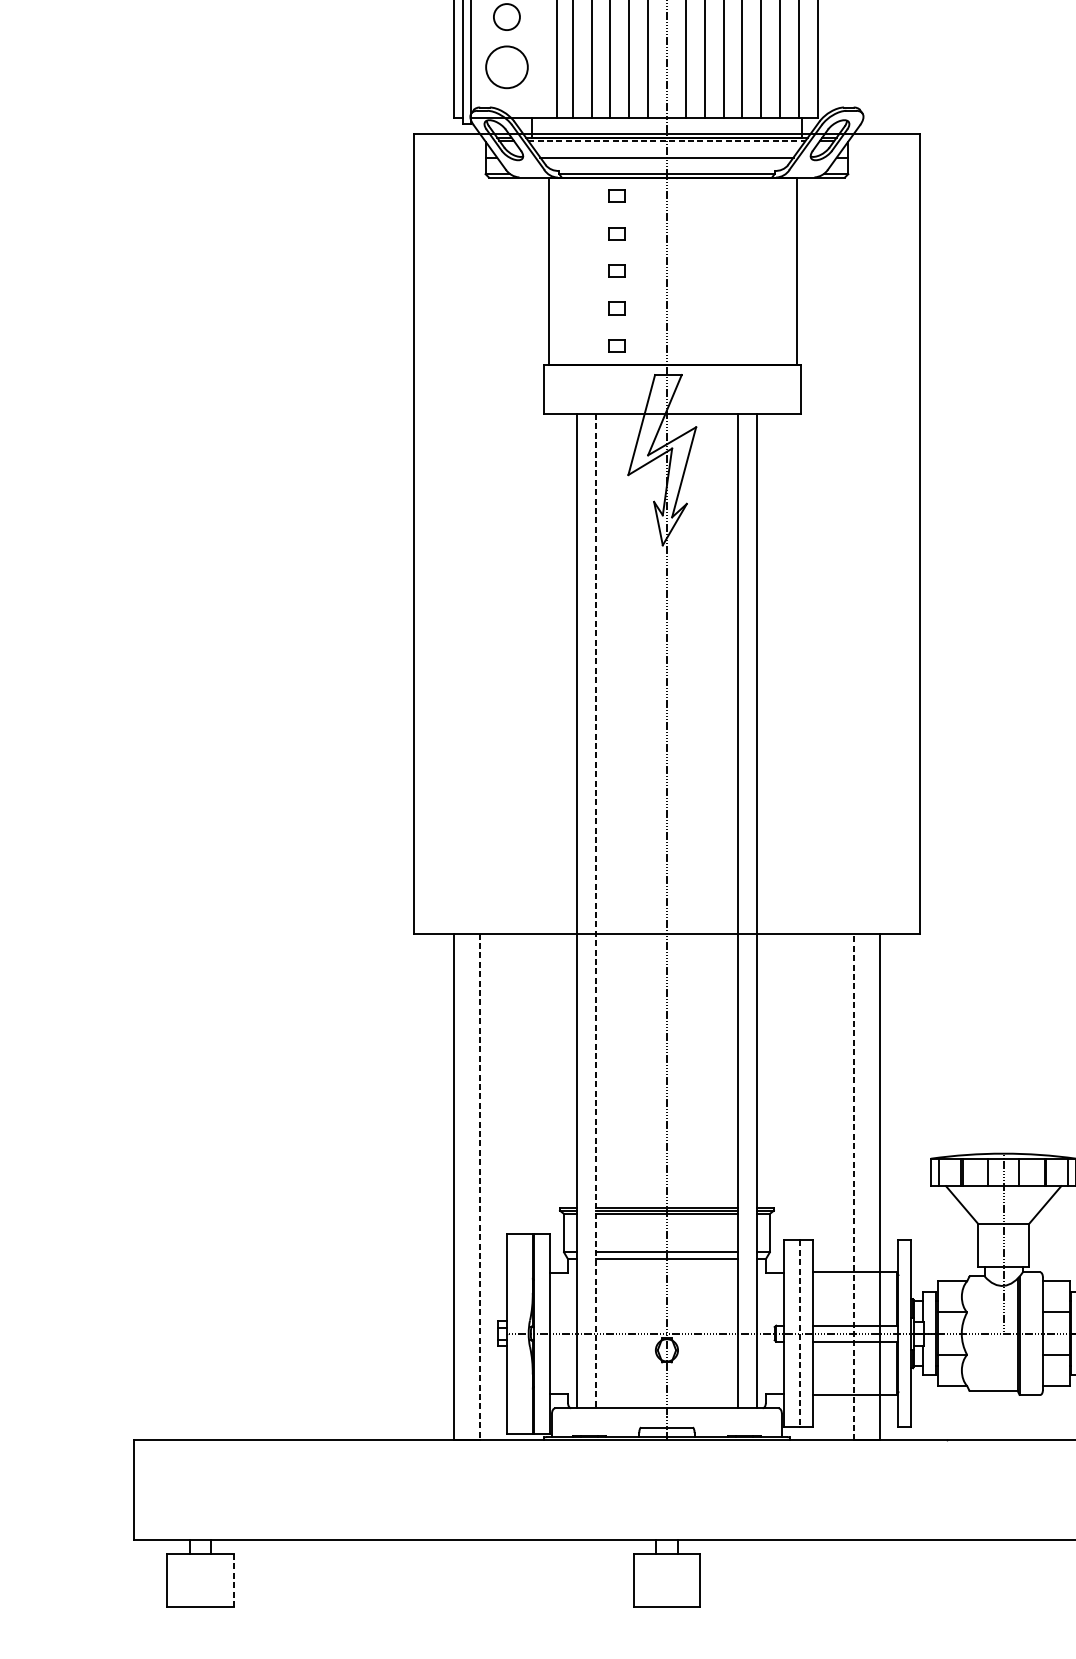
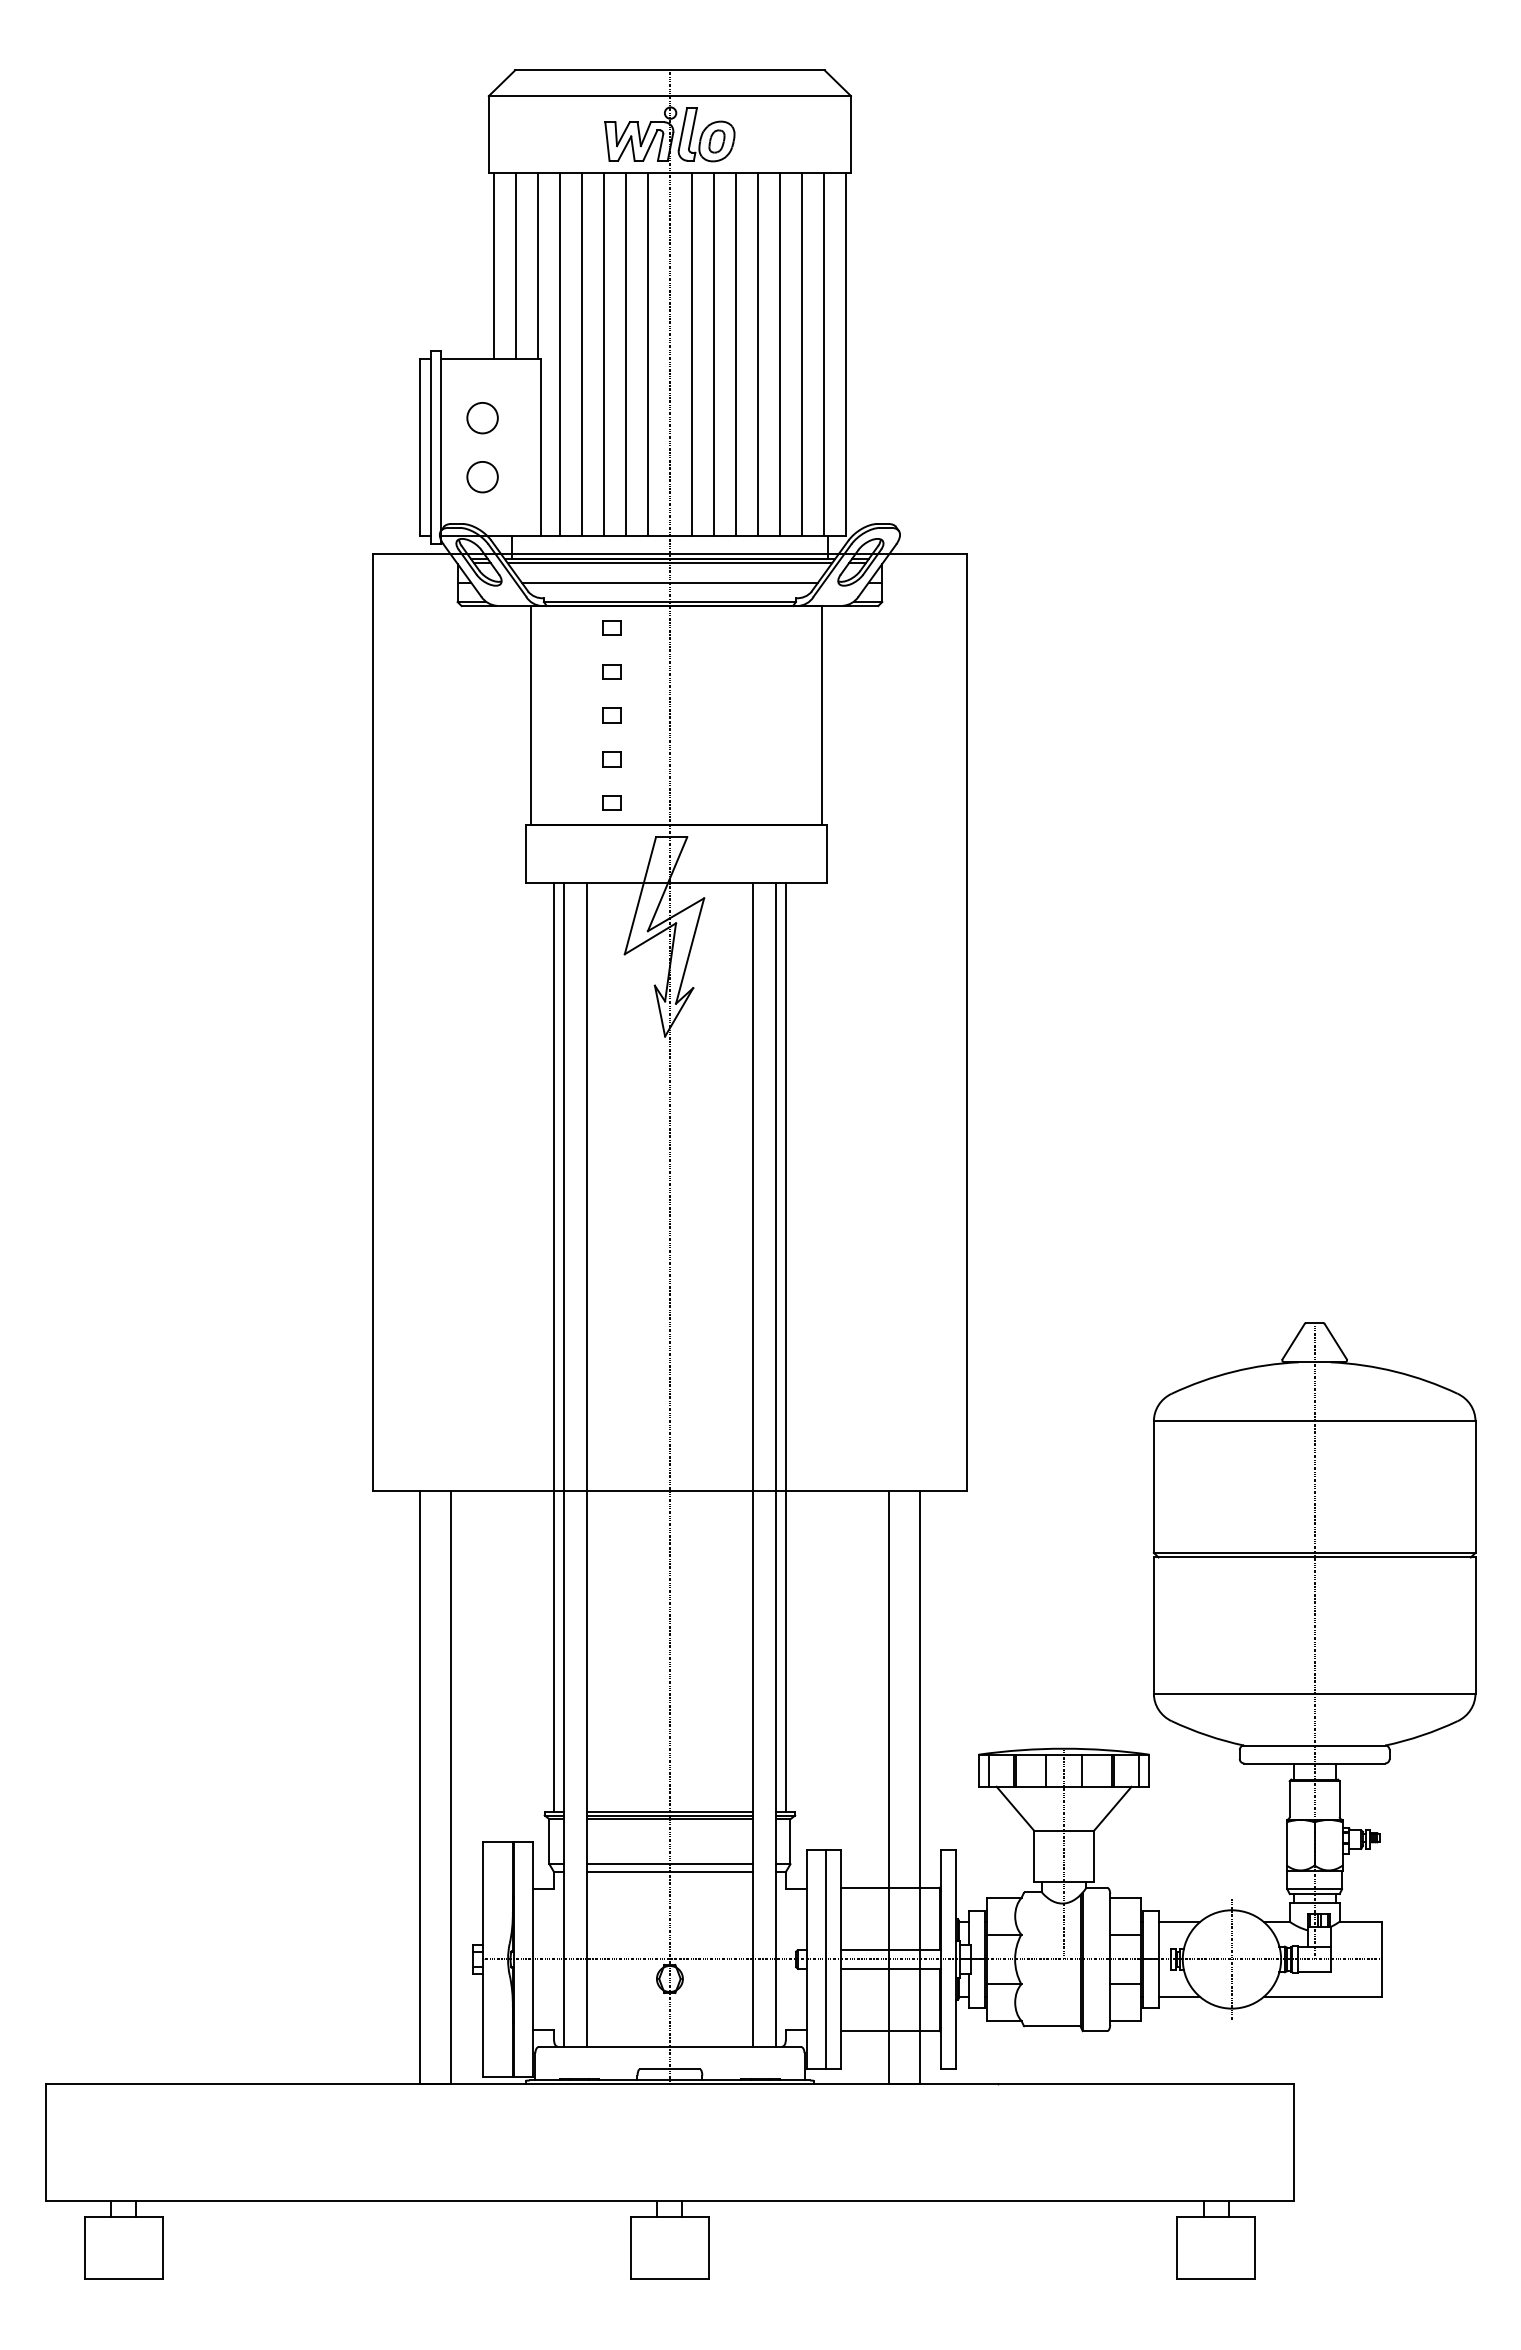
circle: (506, 67) -> (482, 477), size x0.62
line: (667, 141) -> (670, 563), dashed -> solid
line: (568, 810) -> (554, 1346), added
line: (765, 810) -> (785, 1346), added
line: (595, 910) -> (586, 1464), dashed -> solid
line: (480, 1186) -> (451, 1787), dashed -> solid
line: (853, 1186) -> (888, 1787), dashed -> solid
line: (800, 1333) -> (826, 1959), dashed -> solid
line: (233, 1579) -> (162, 2247), dashed -> solid

